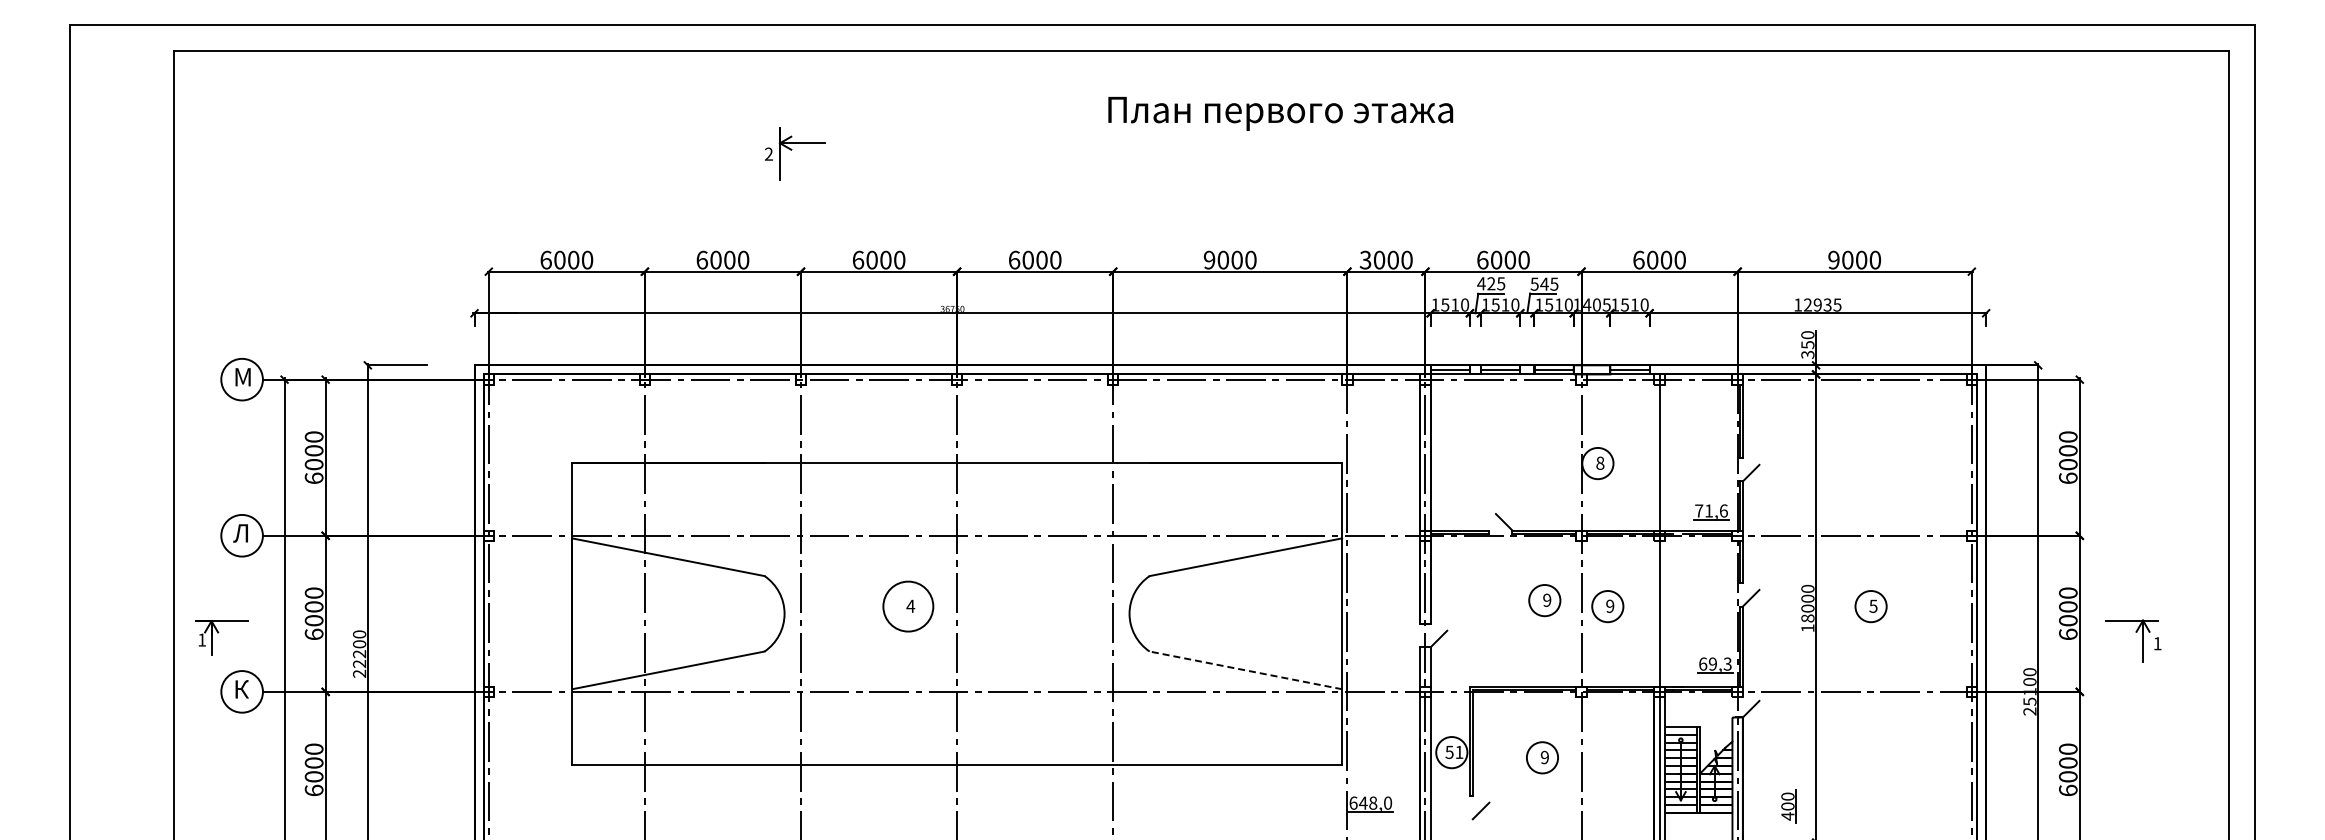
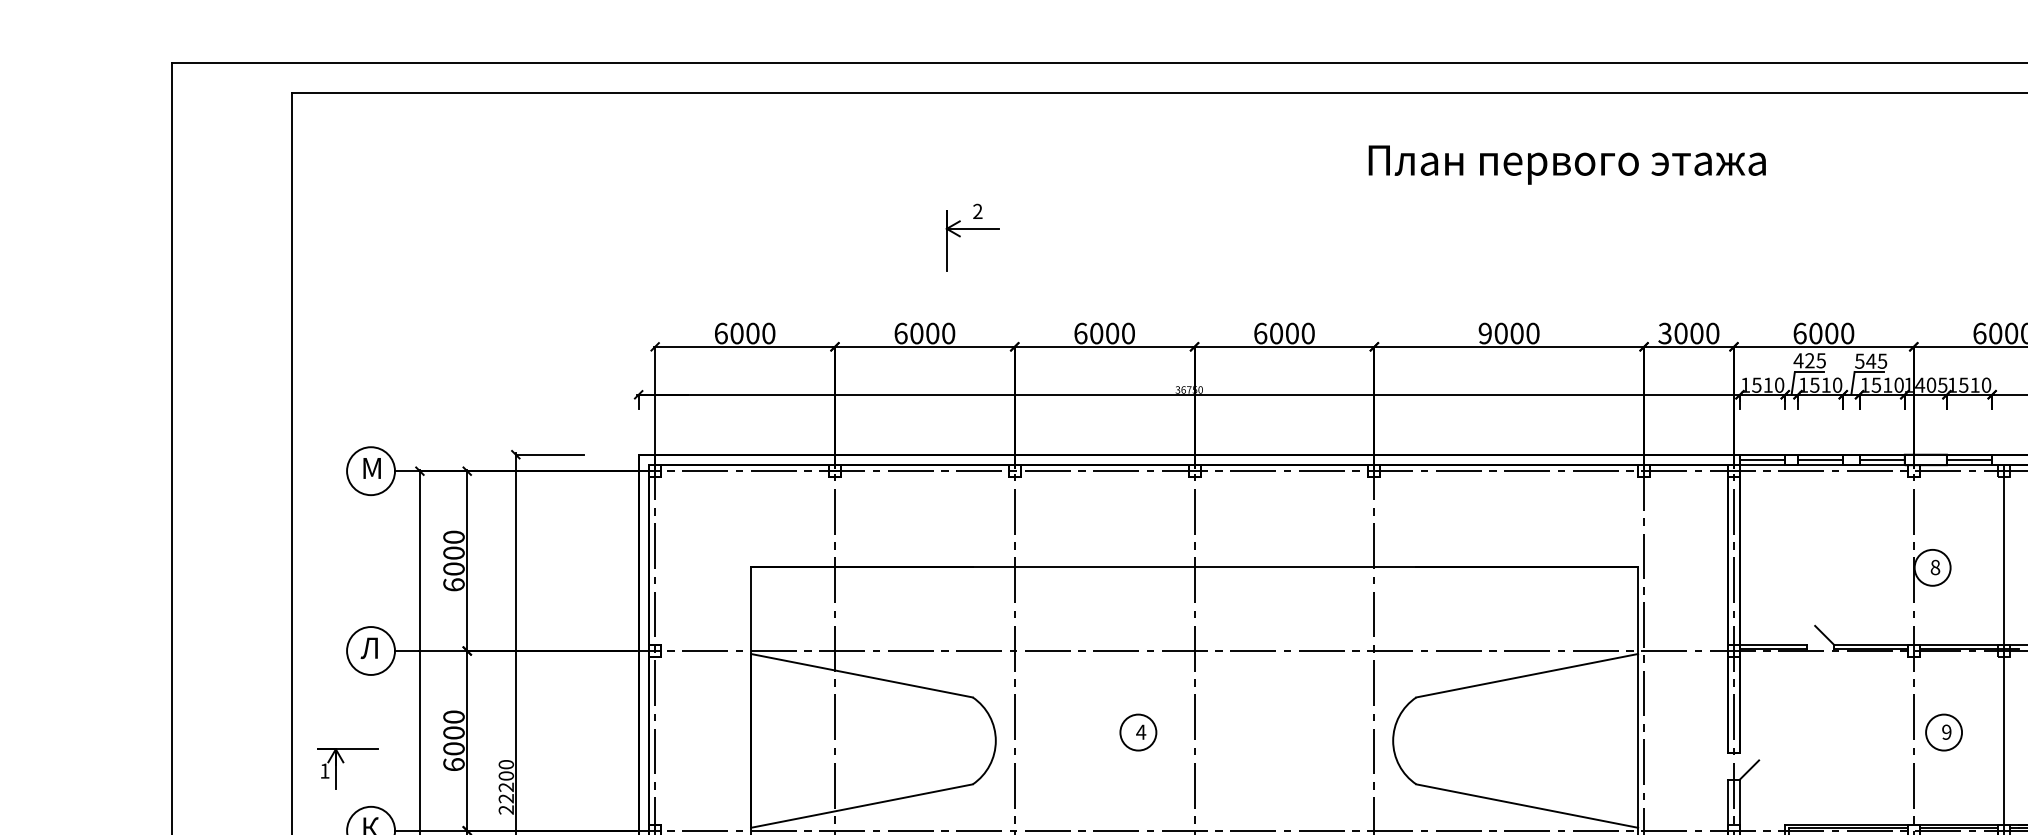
part: (792, 149) -> (961, 236), moved
part: (1544, 600) -> (1871, 725), removed
circle: (907, 606) -> (1137, 732), size x0.62
line: (1245, 670) -> (1526, 806), dashed -> solid

